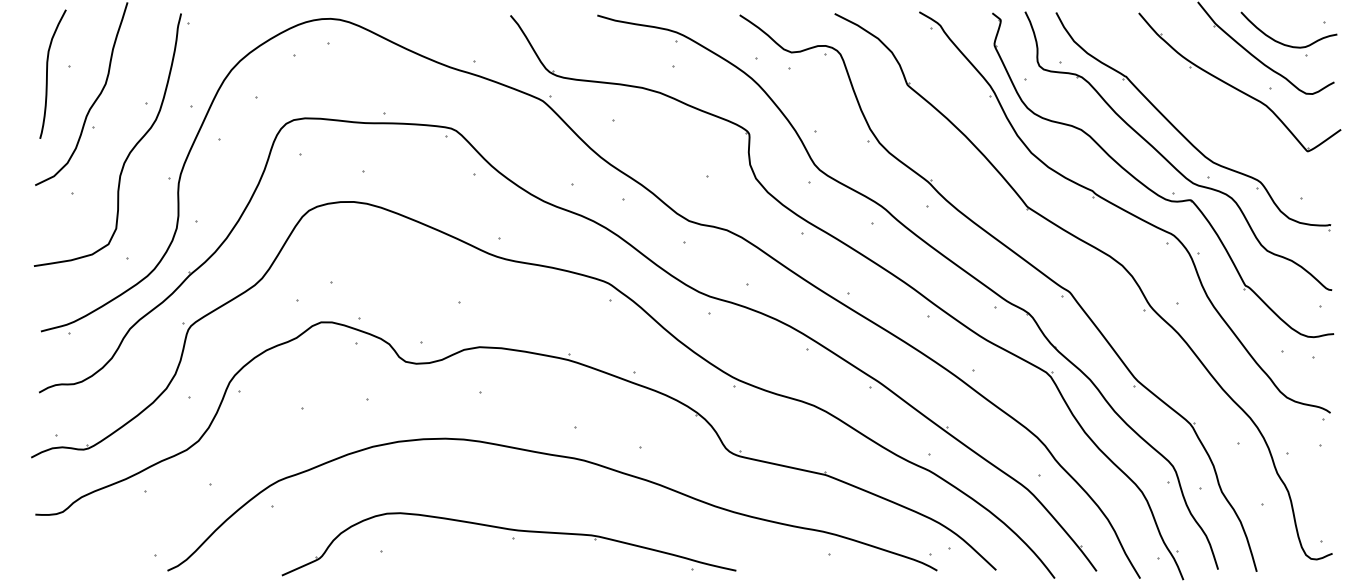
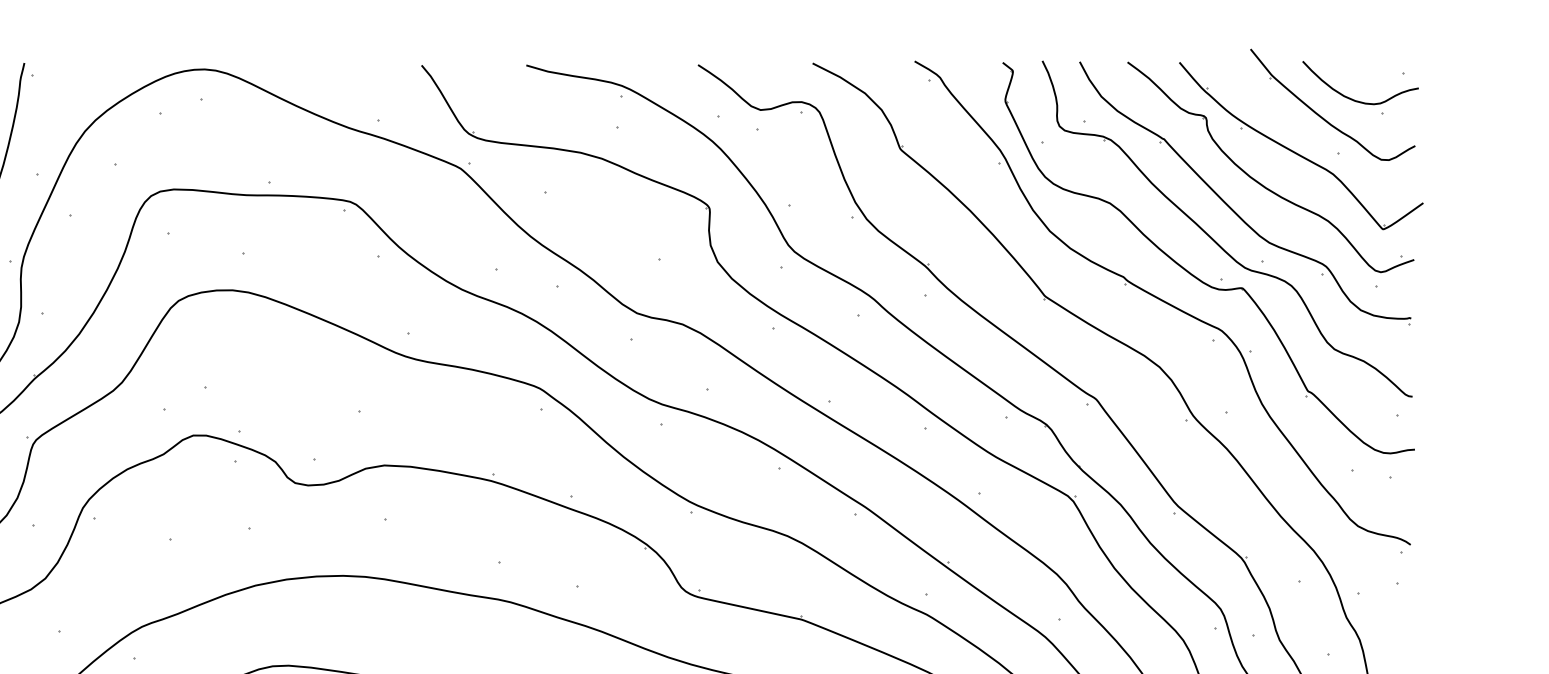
part: (1204, 111) -> (1258, 181), added

